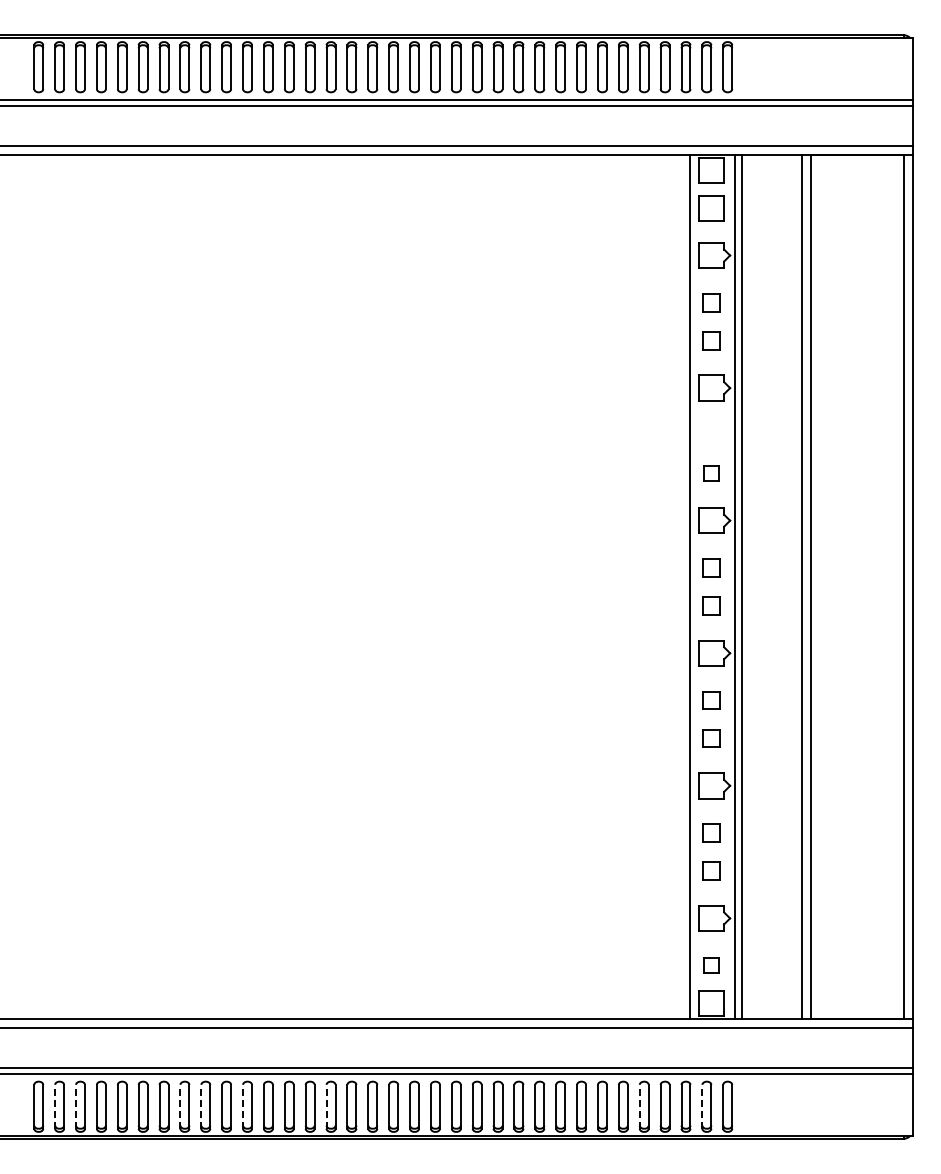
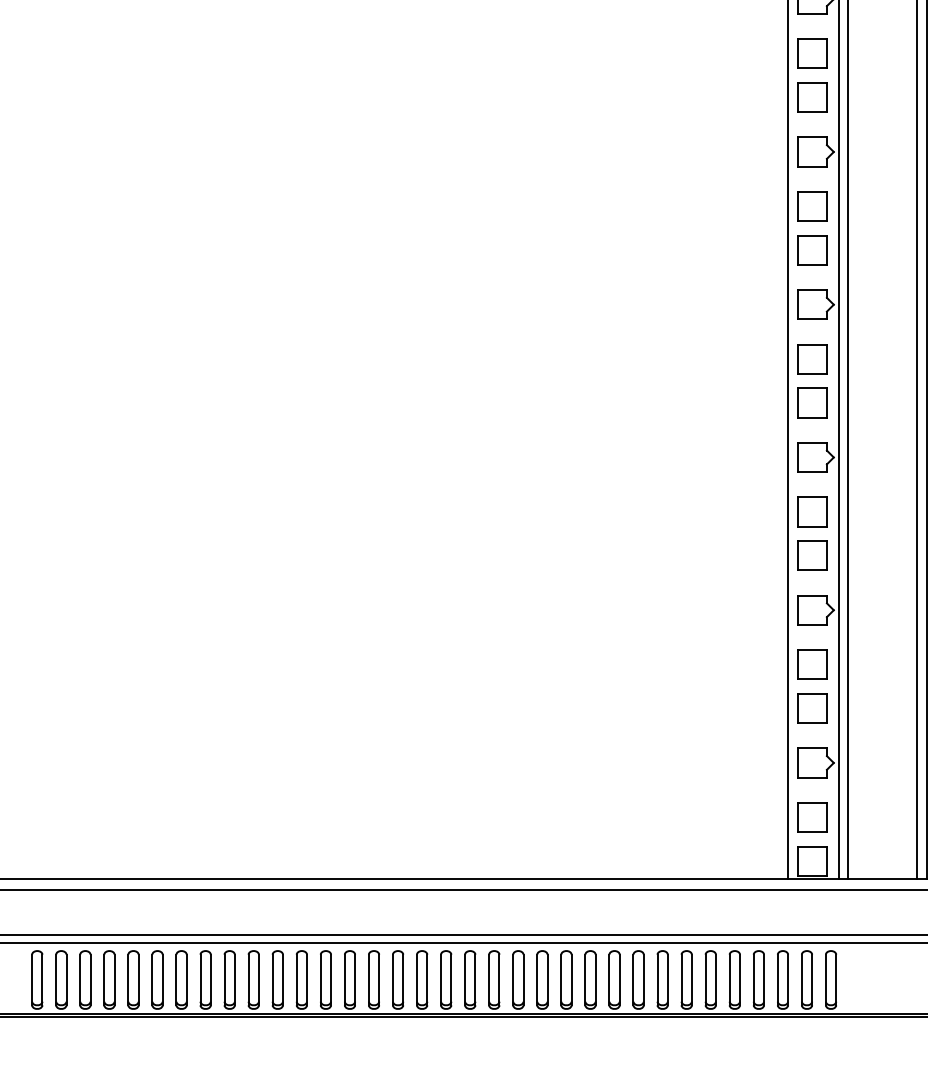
part: (711, 302) -> (812, 53), size x1.43
part: (711, 340) -> (812, 97), size x1.43
part: (711, 435) -> (812, 206), added
part: (711, 473) -> (812, 250), size x1.67
part: (711, 567) -> (812, 358), size x1.43
part: (711, 605) -> (812, 402), size x1.43
part: (711, 700) -> (812, 511), size x1.43
part: (711, 738) -> (812, 555), size x1.43
part: (711, 833) -> (812, 665), size x1.43
part: (711, 870) -> (812, 707), size x1.43
part: (711, 965) -> (812, 817), size x1.67
line: (55, 1106) -> (56, 979), dashed -> solid
line: (76, 1106) -> (80, 979), dashed -> solid
line: (180, 1106) -> (200, 979), dashed -> solid
line: (201, 1106) -> (224, 979), dashed -> solid
line: (243, 1106) -> (273, 979), dashed -> solid
line: (326, 1106) -> (368, 979), dashed -> solid
line: (639, 1106) -> (729, 979), dashed -> solid
line: (702, 1106) -> (801, 979), dashed -> solid

